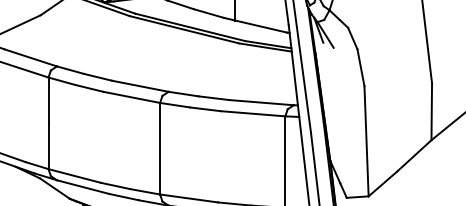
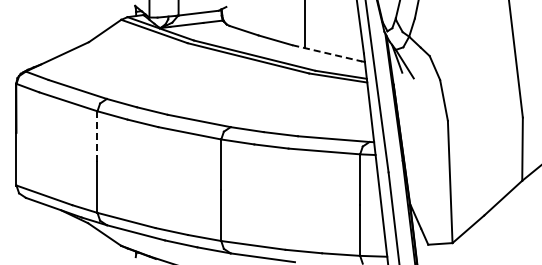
line: (255, 25) -> (327, 53), solid -> dashed
line: (48, 101) -> (97, 137), solid -> dashed

